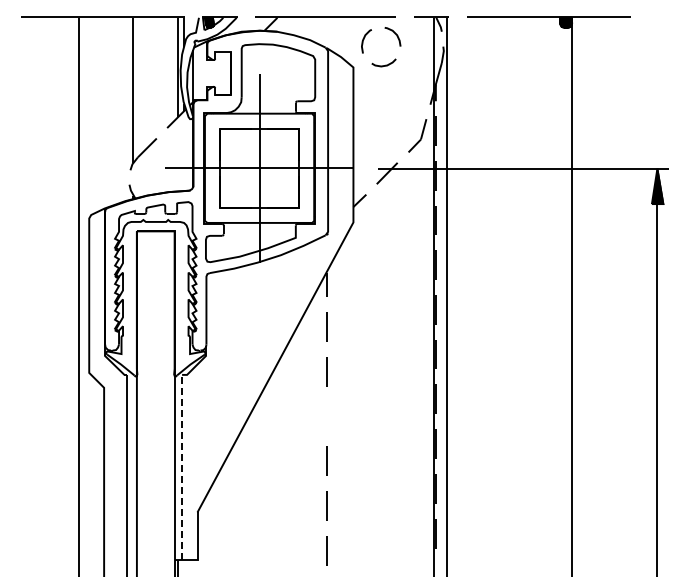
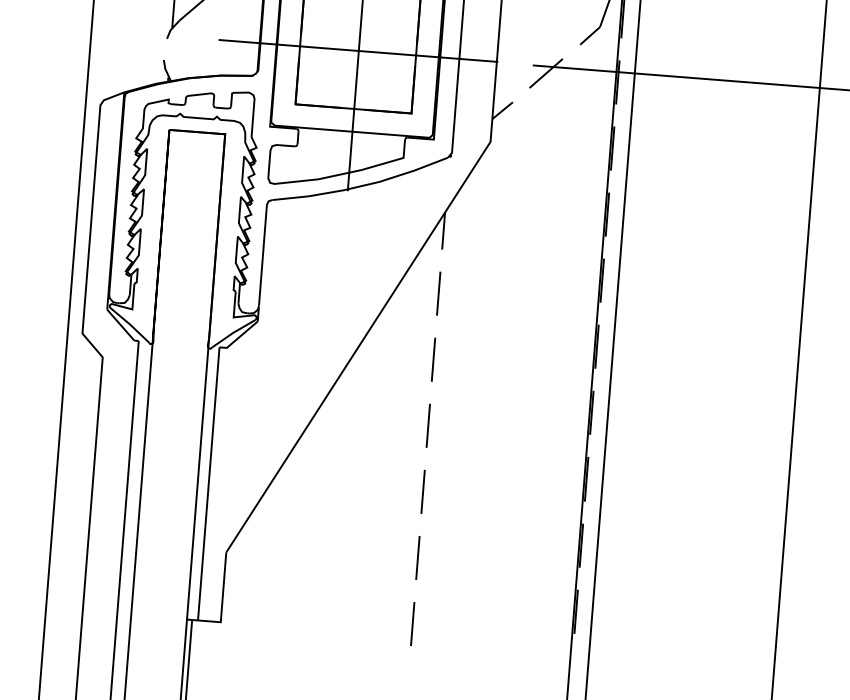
line: (326, 416) -> (428, 425), added
line: (182, 466) -> (209, 482), dashed -> solid

